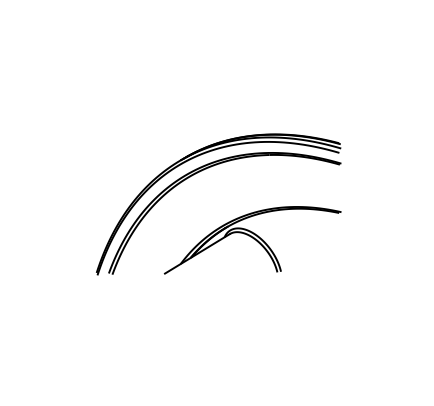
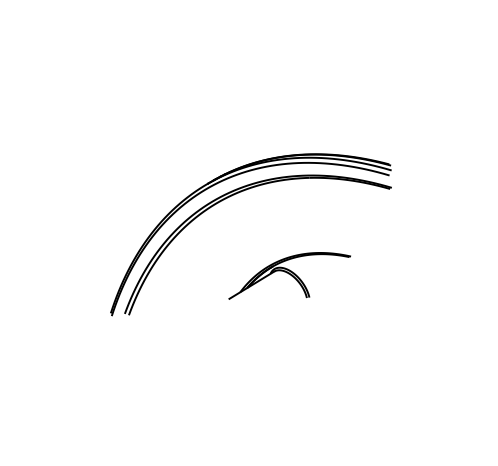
part: (252, 240) -> (289, 276), size x0.6

